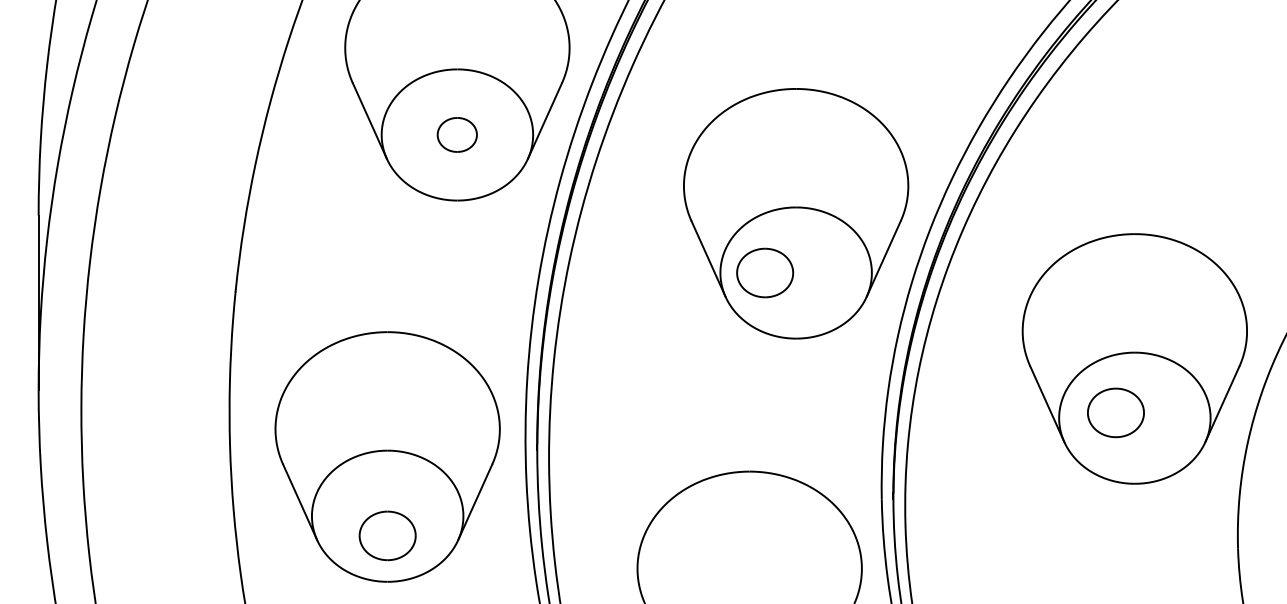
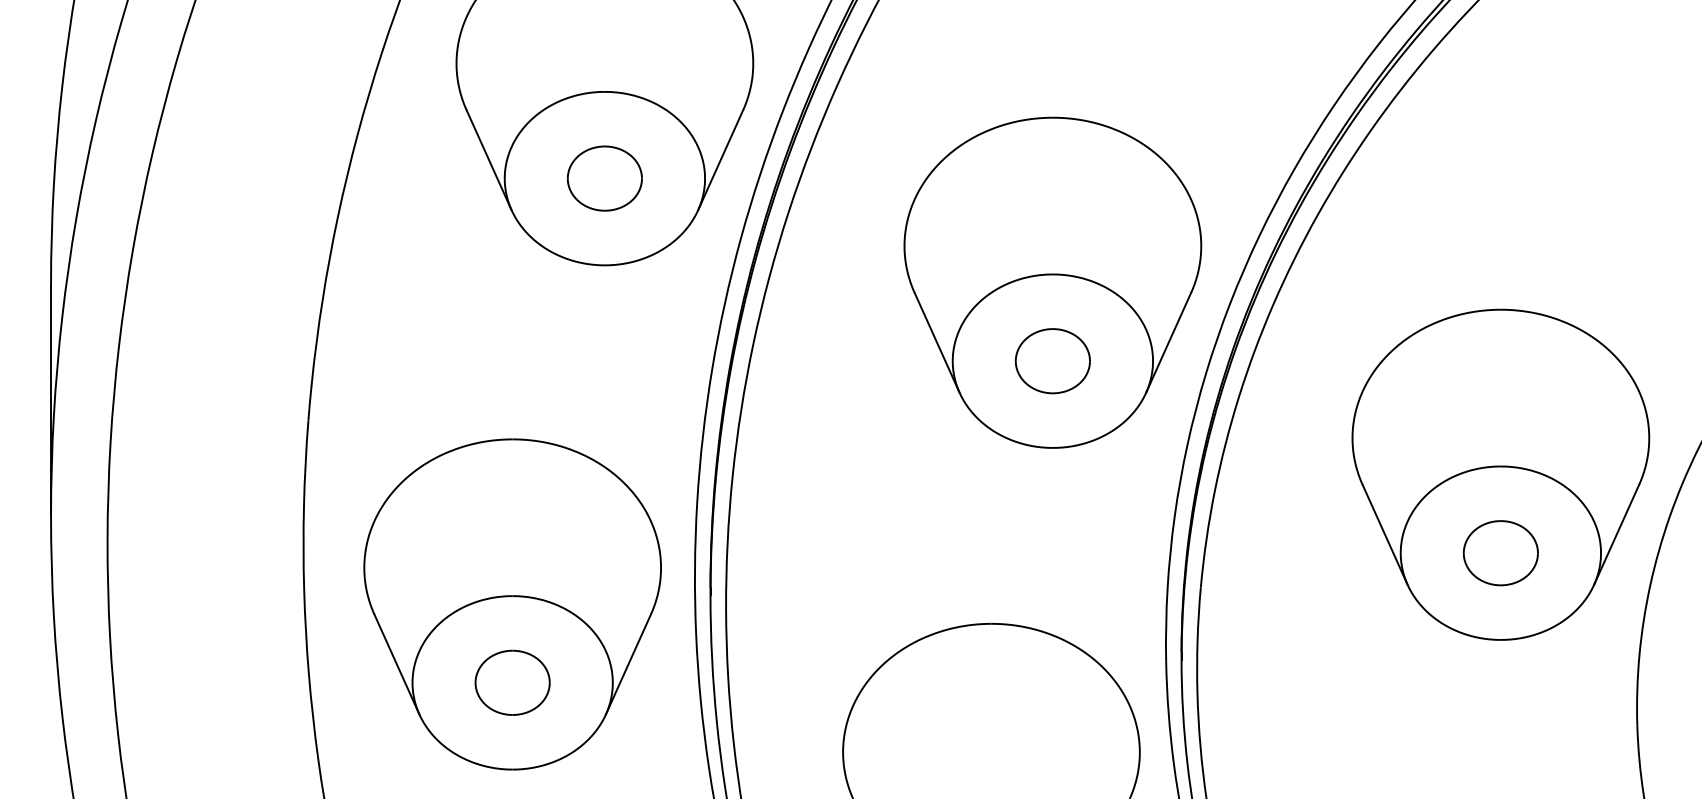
part: (457, 134) -> (604, 178), size x1.43
part: (764, 273) -> (1052, 361), moved
part: (1115, 413) -> (1500, 553), moved
part: (387, 535) -> (512, 682), moved

